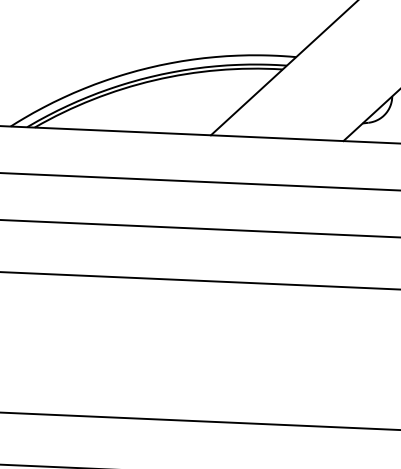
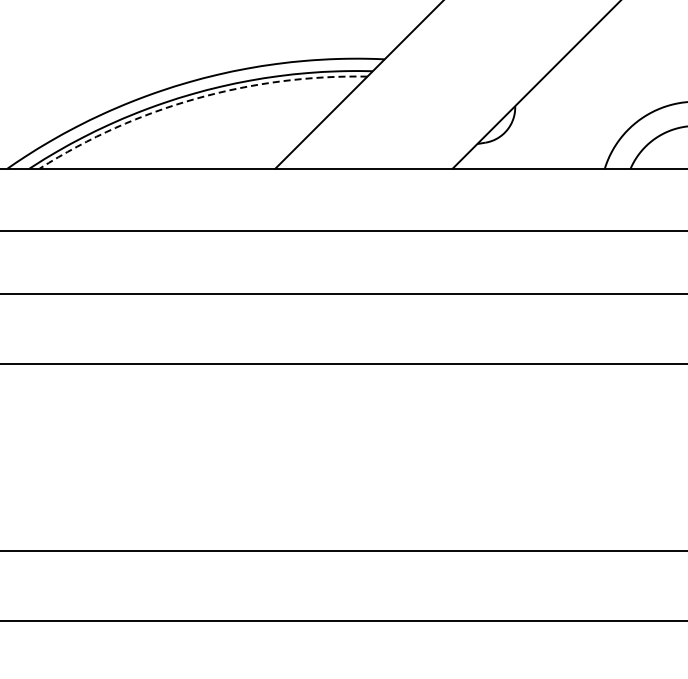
arc: (154, 80) -> (196, 98), solid -> dashed

